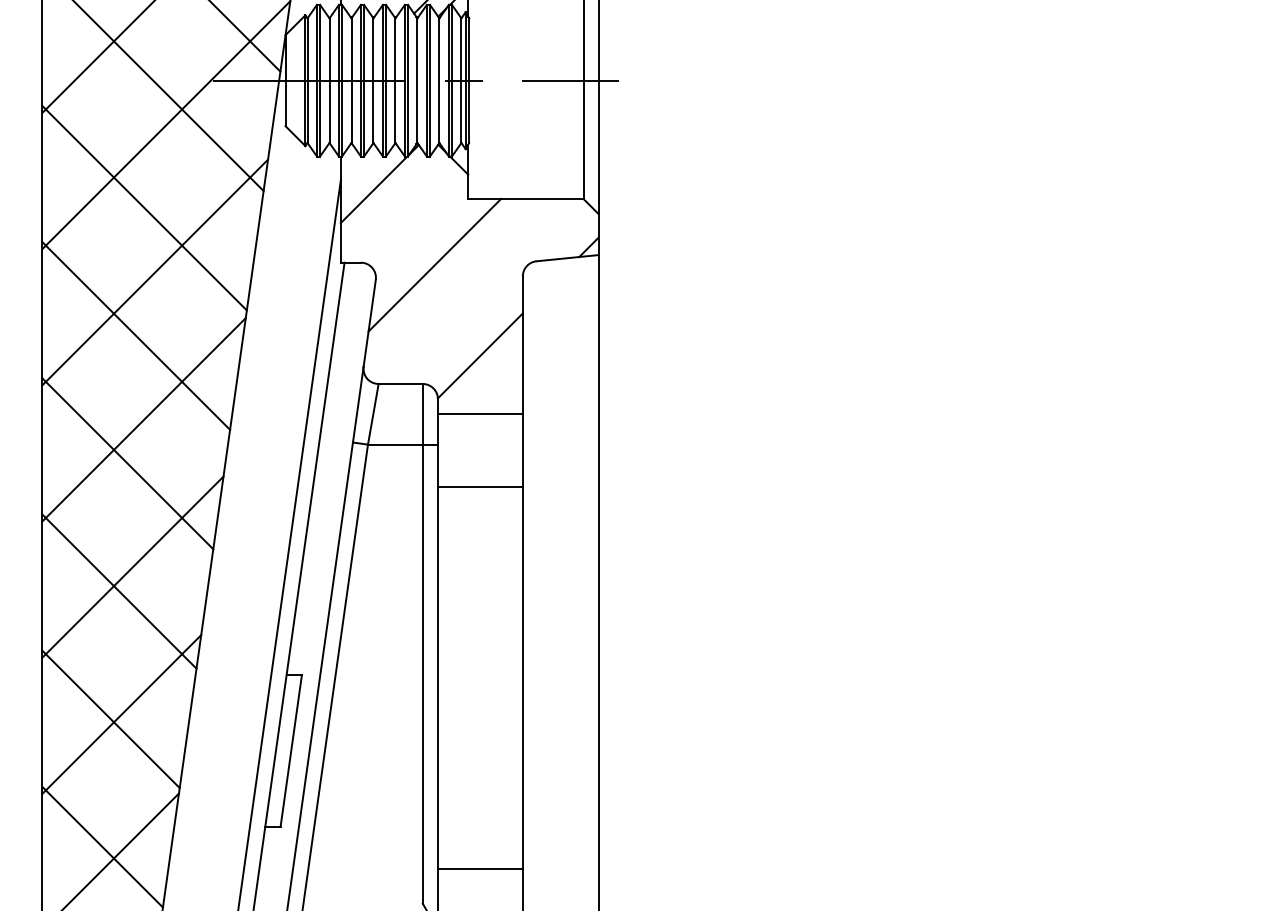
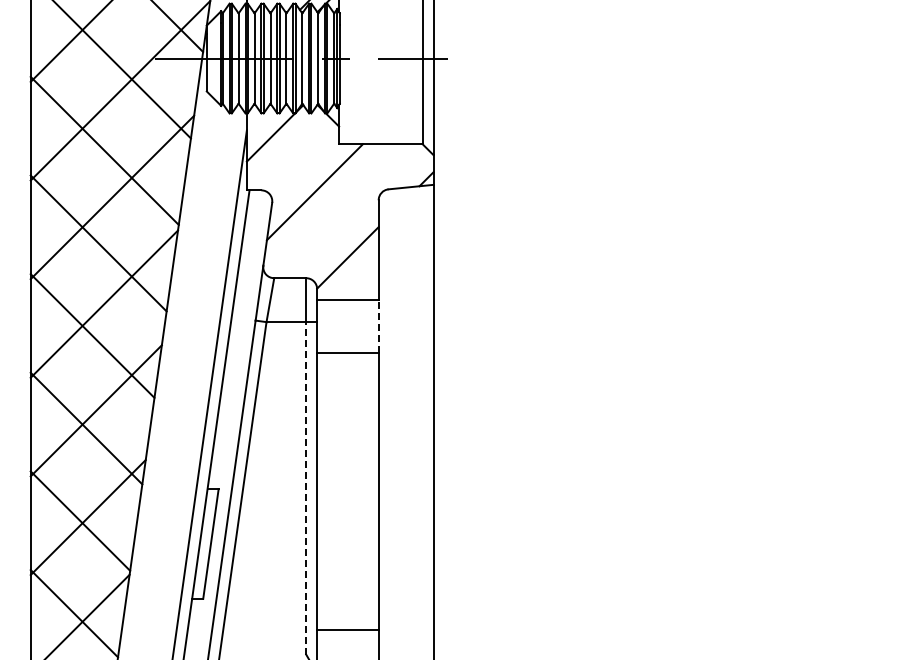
line: (522, 450) -> (378, 326), solid -> dashed
line: (423, 672) -> (306, 487), solid -> dashed

